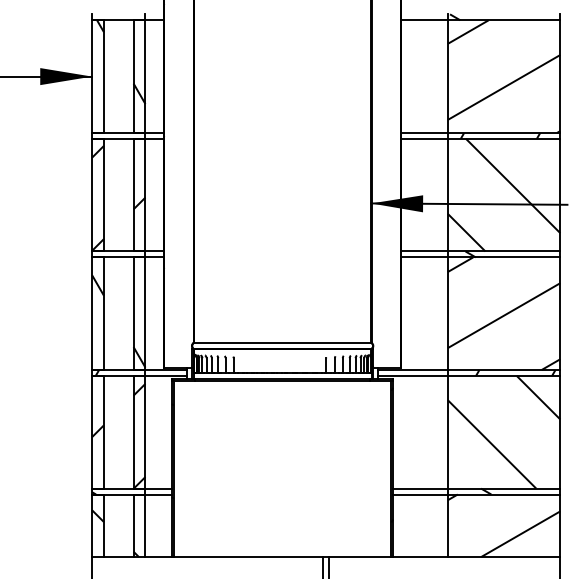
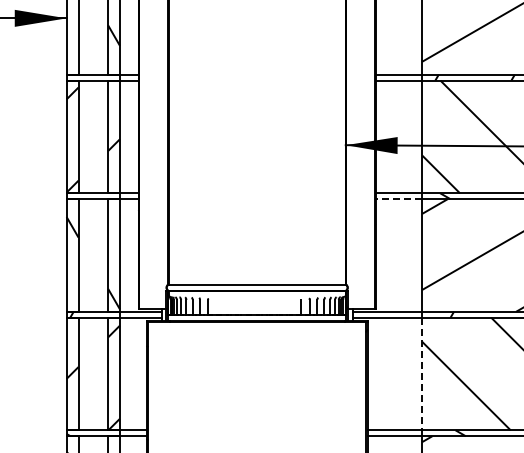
line: (423, 257) -> (398, 199), solid -> dashed
line: (447, 432) -> (422, 374), solid -> dashed

